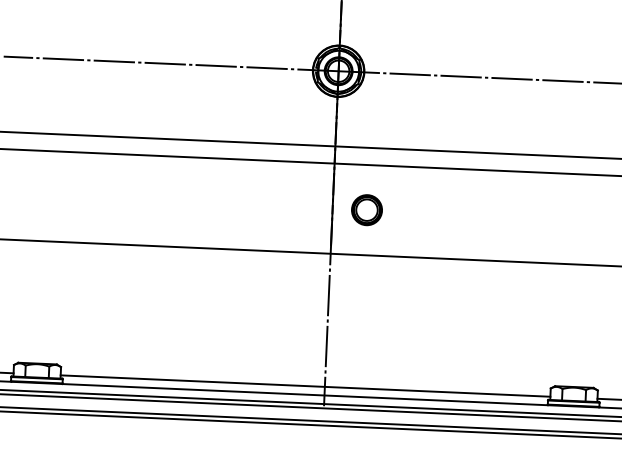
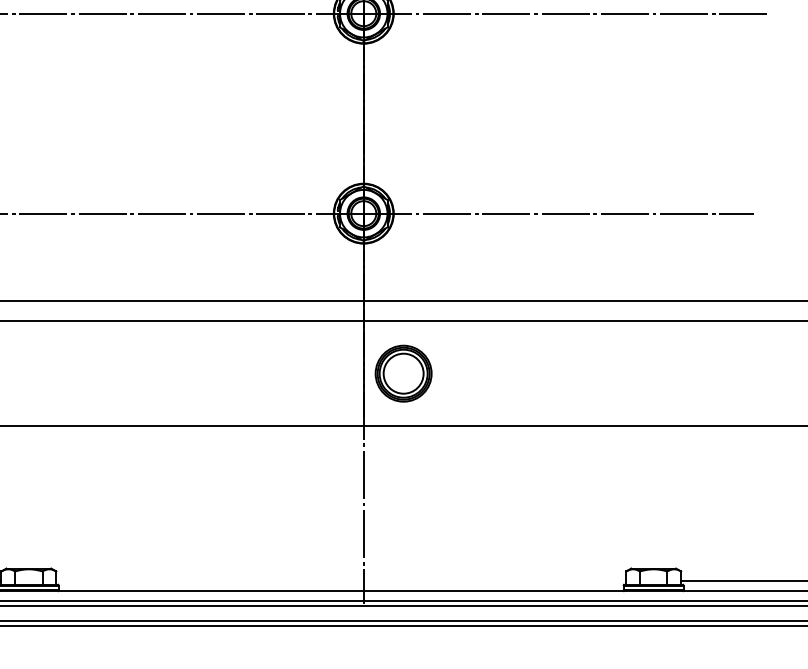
part: (366, 210) -> (403, 373), size x1.6
line: (305, 386) -> (341, 581), removed

